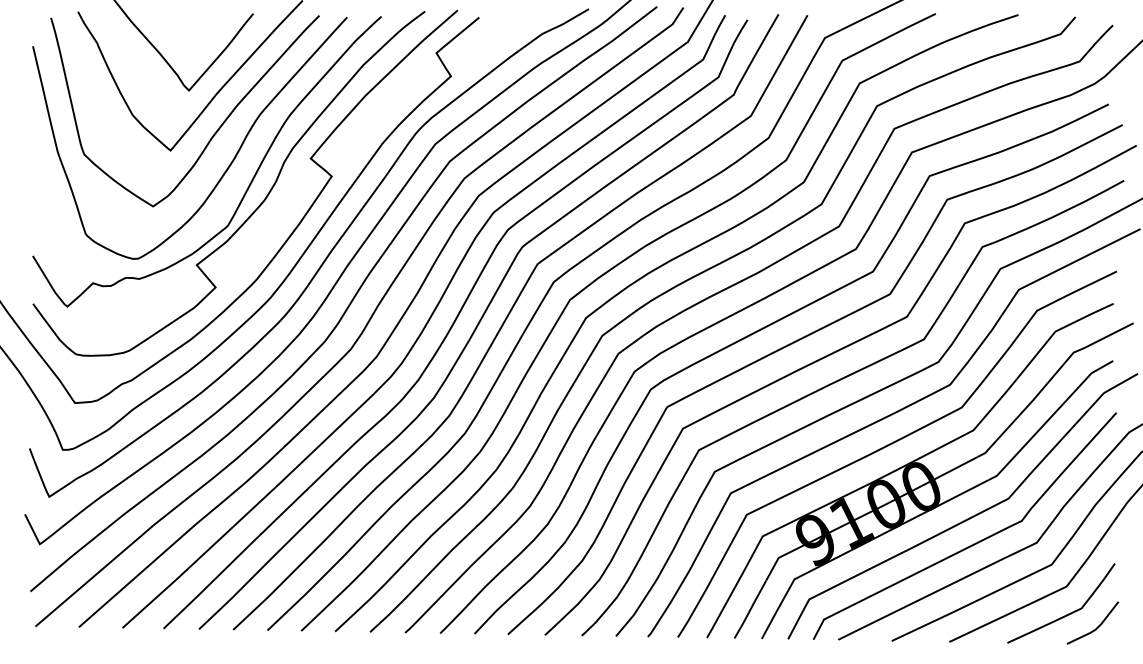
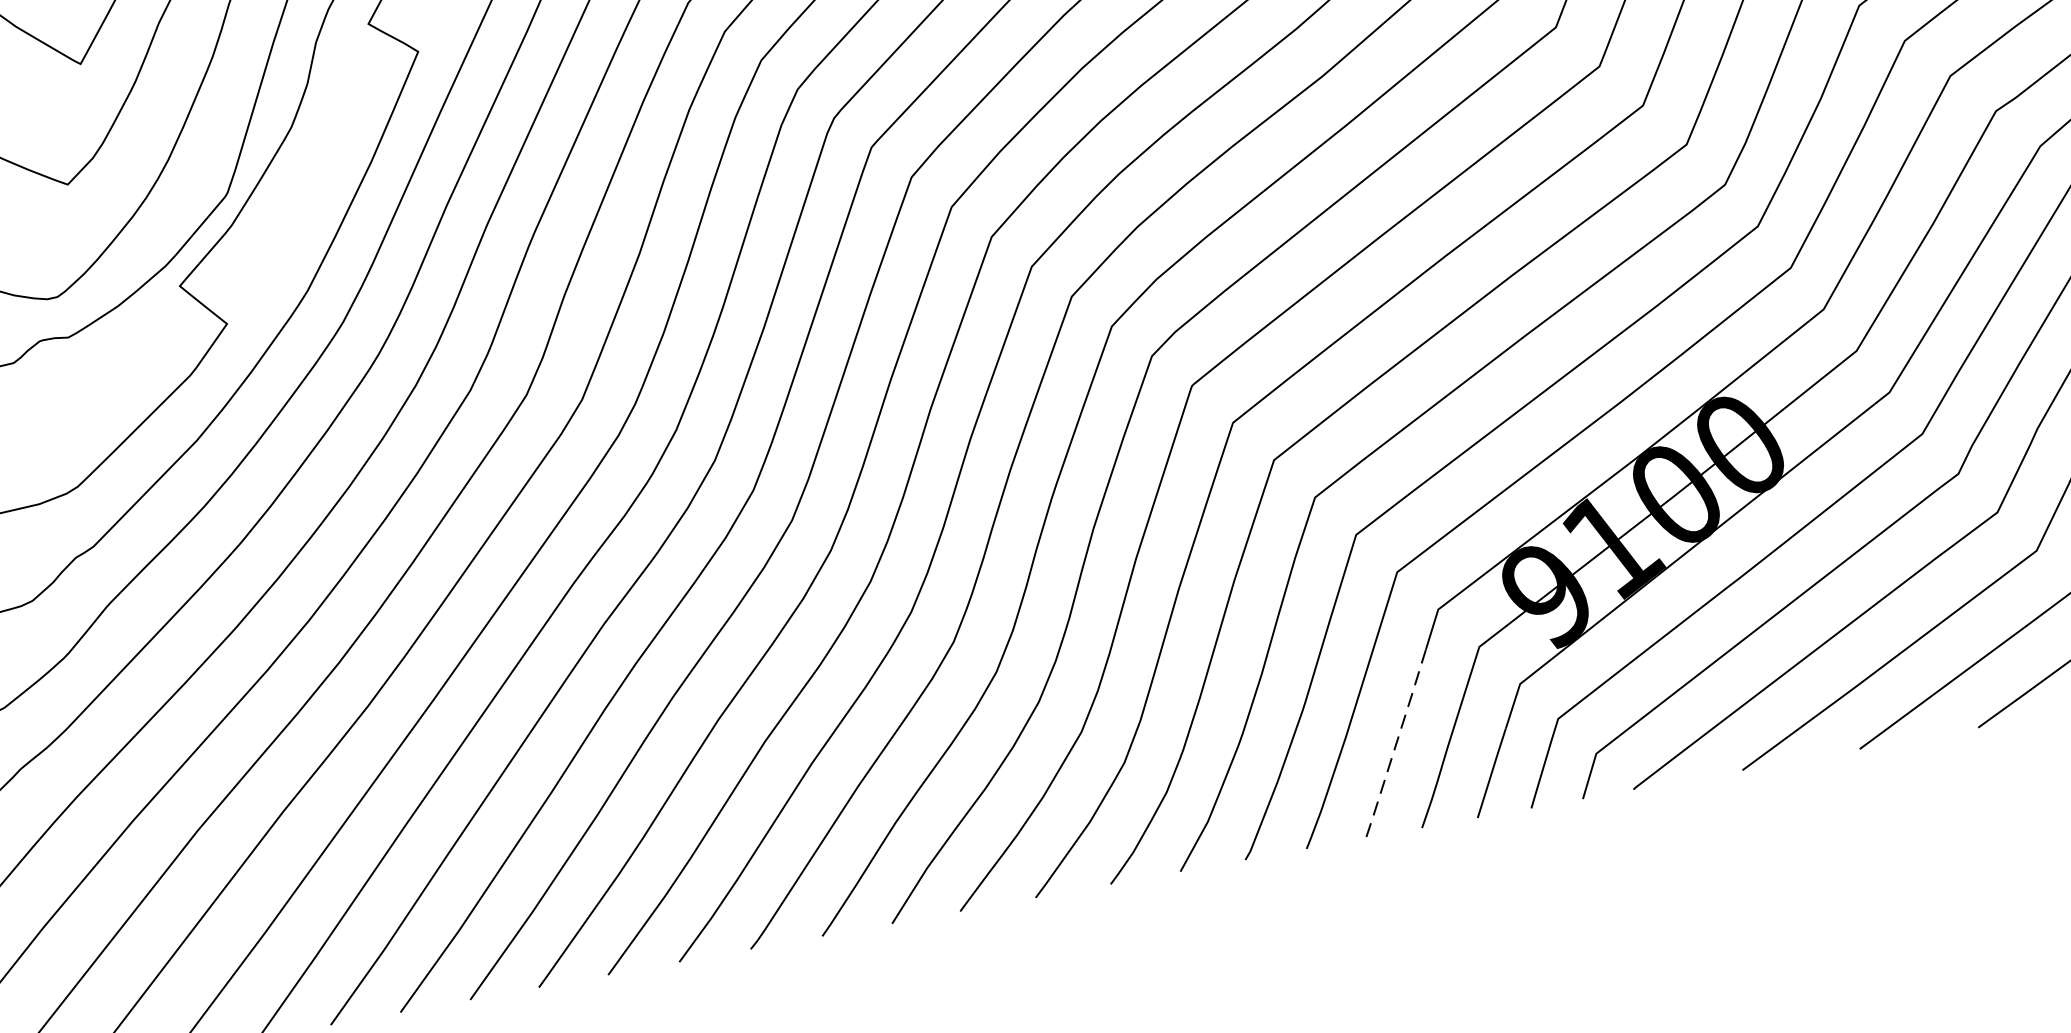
line: (729, 596) -> (1395, 745), solid -> dashed

